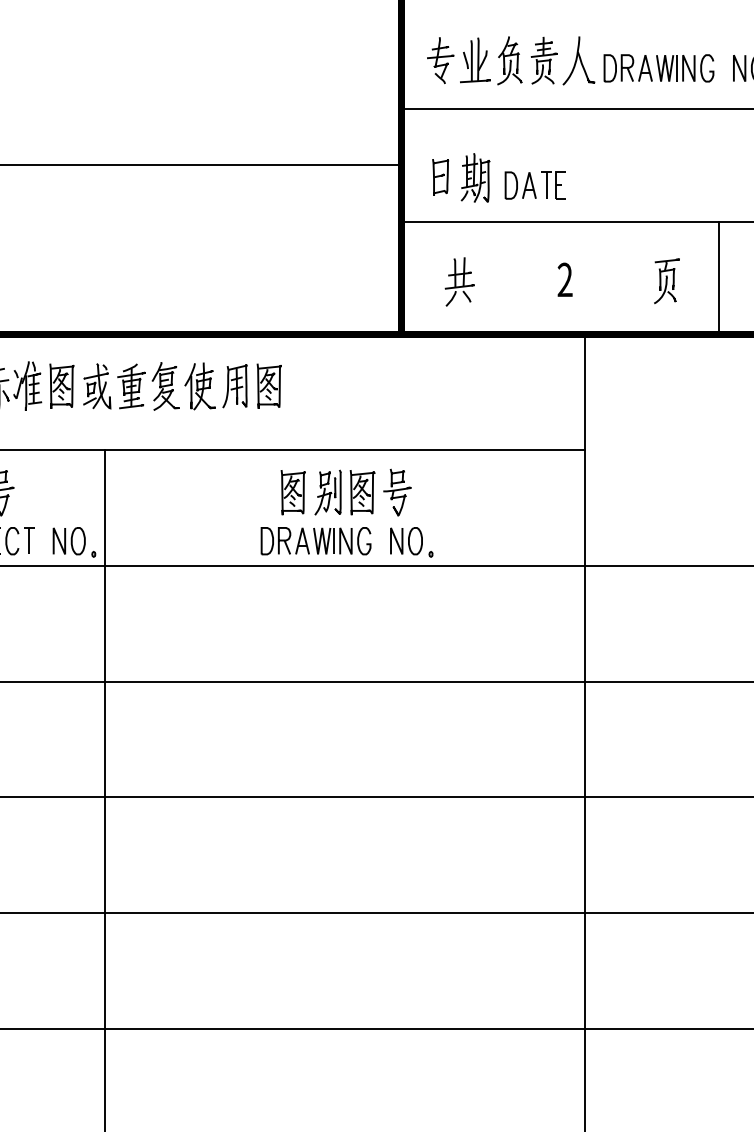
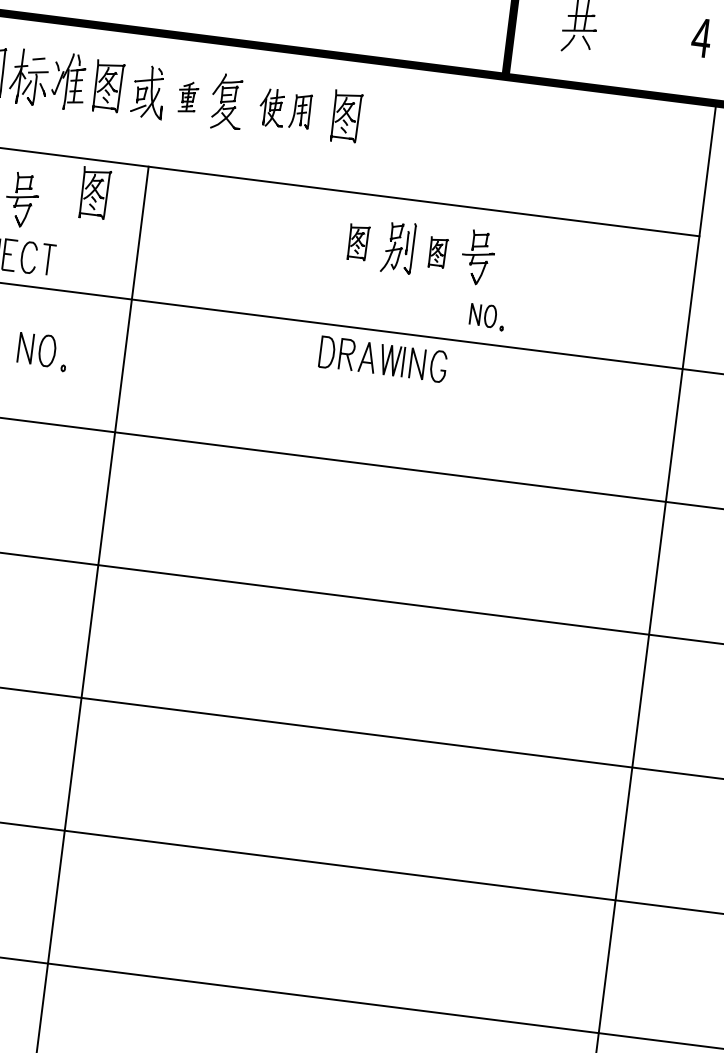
text: (565, 279) -> (701, 37), 2 -> 4
part: (131, 386) -> (188, 97), size x0.6
part: (215, 386) -> (284, 109), size x0.7
part: (61, 478) -> (94, 192), added
part: (292, 492) -> (357, 242), size x0.7
part: (362, 492) -> (438, 252), size x0.6
part: (315, 541) -> (382, 359), moved
part: (74, 542) -> (42, 351), moved
part: (411, 542) -> (487, 317), size x0.7

